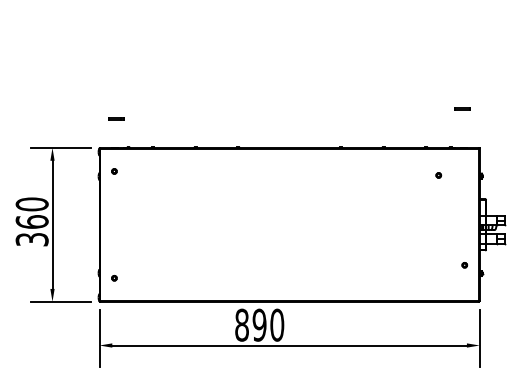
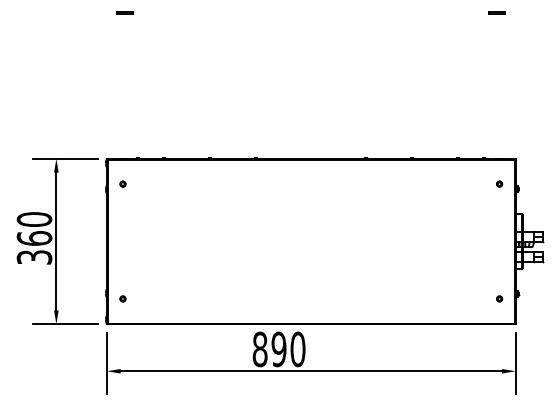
line: (462, 108) -> (497, 12), moved
line: (116, 118) -> (125, 12), moved
part: (438, 175) -> (499, 184), moved
part: (464, 265) -> (499, 299), moved

